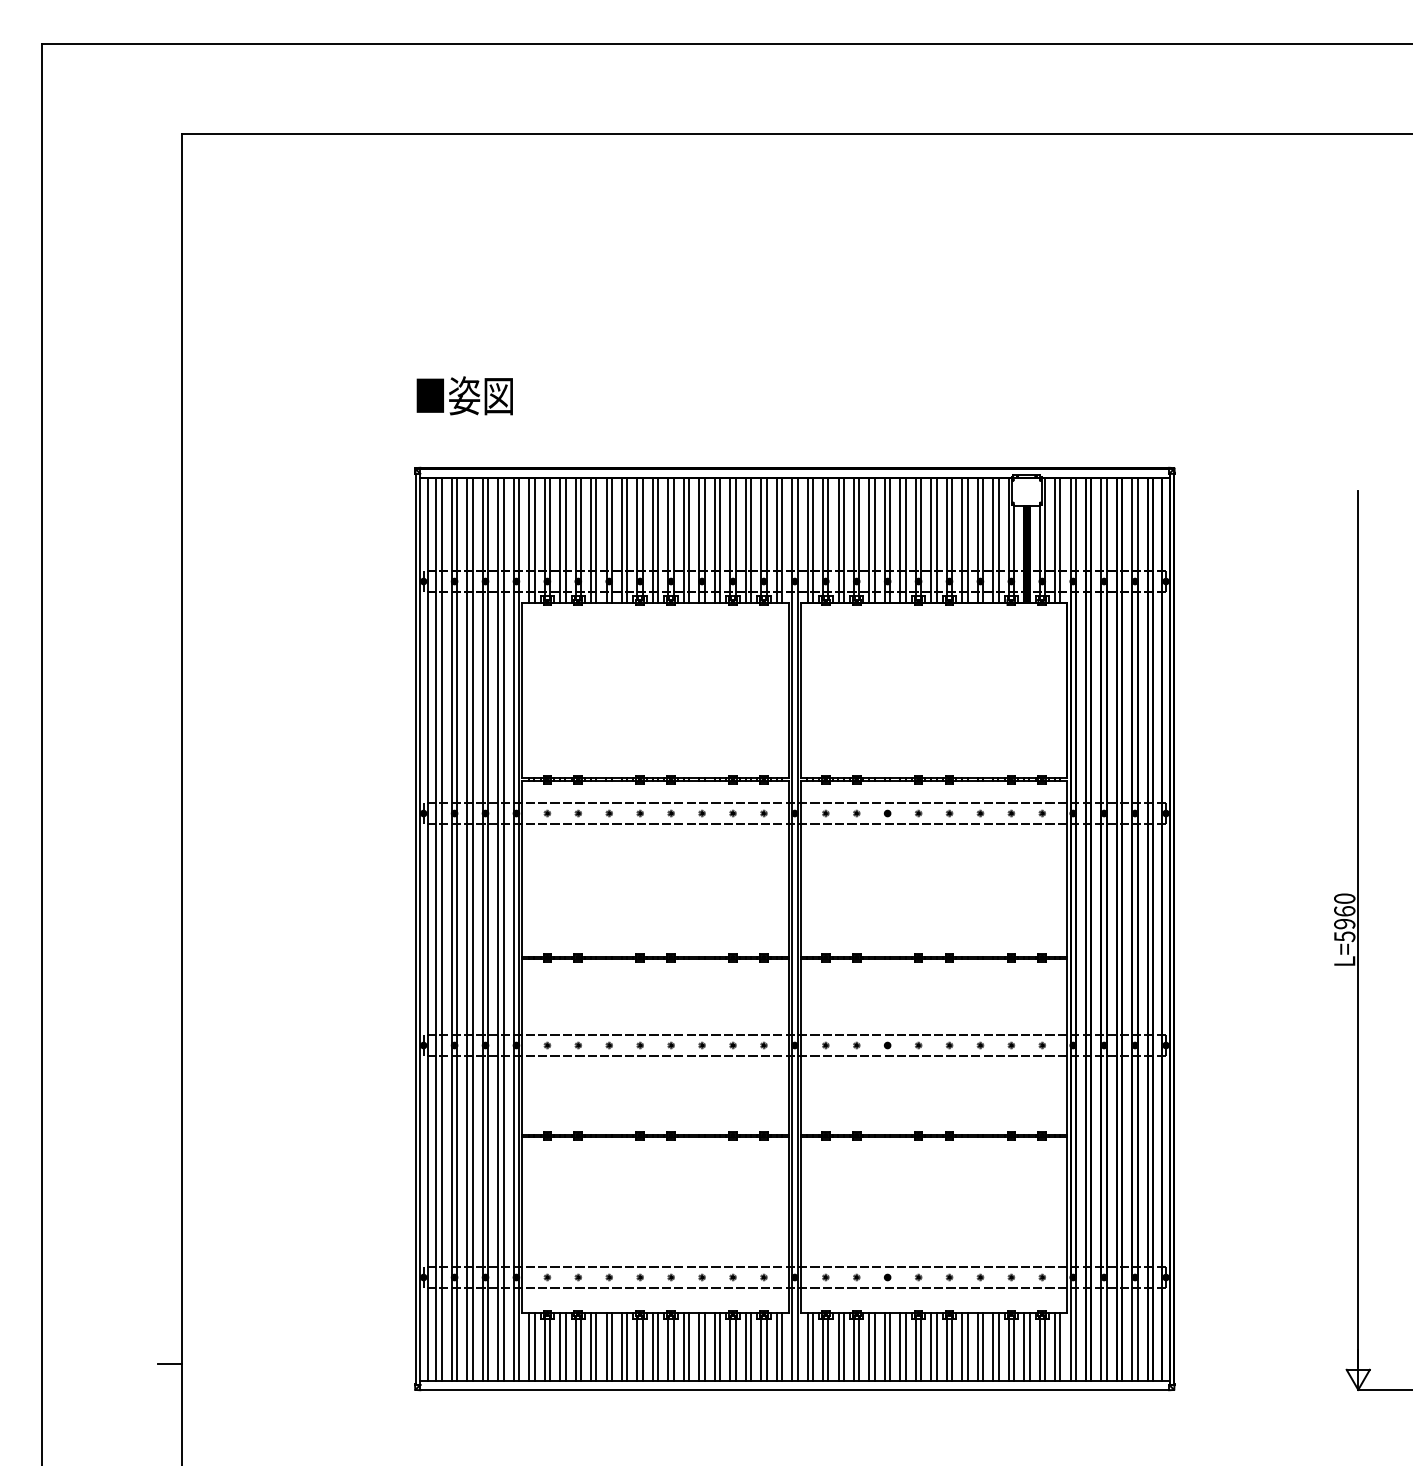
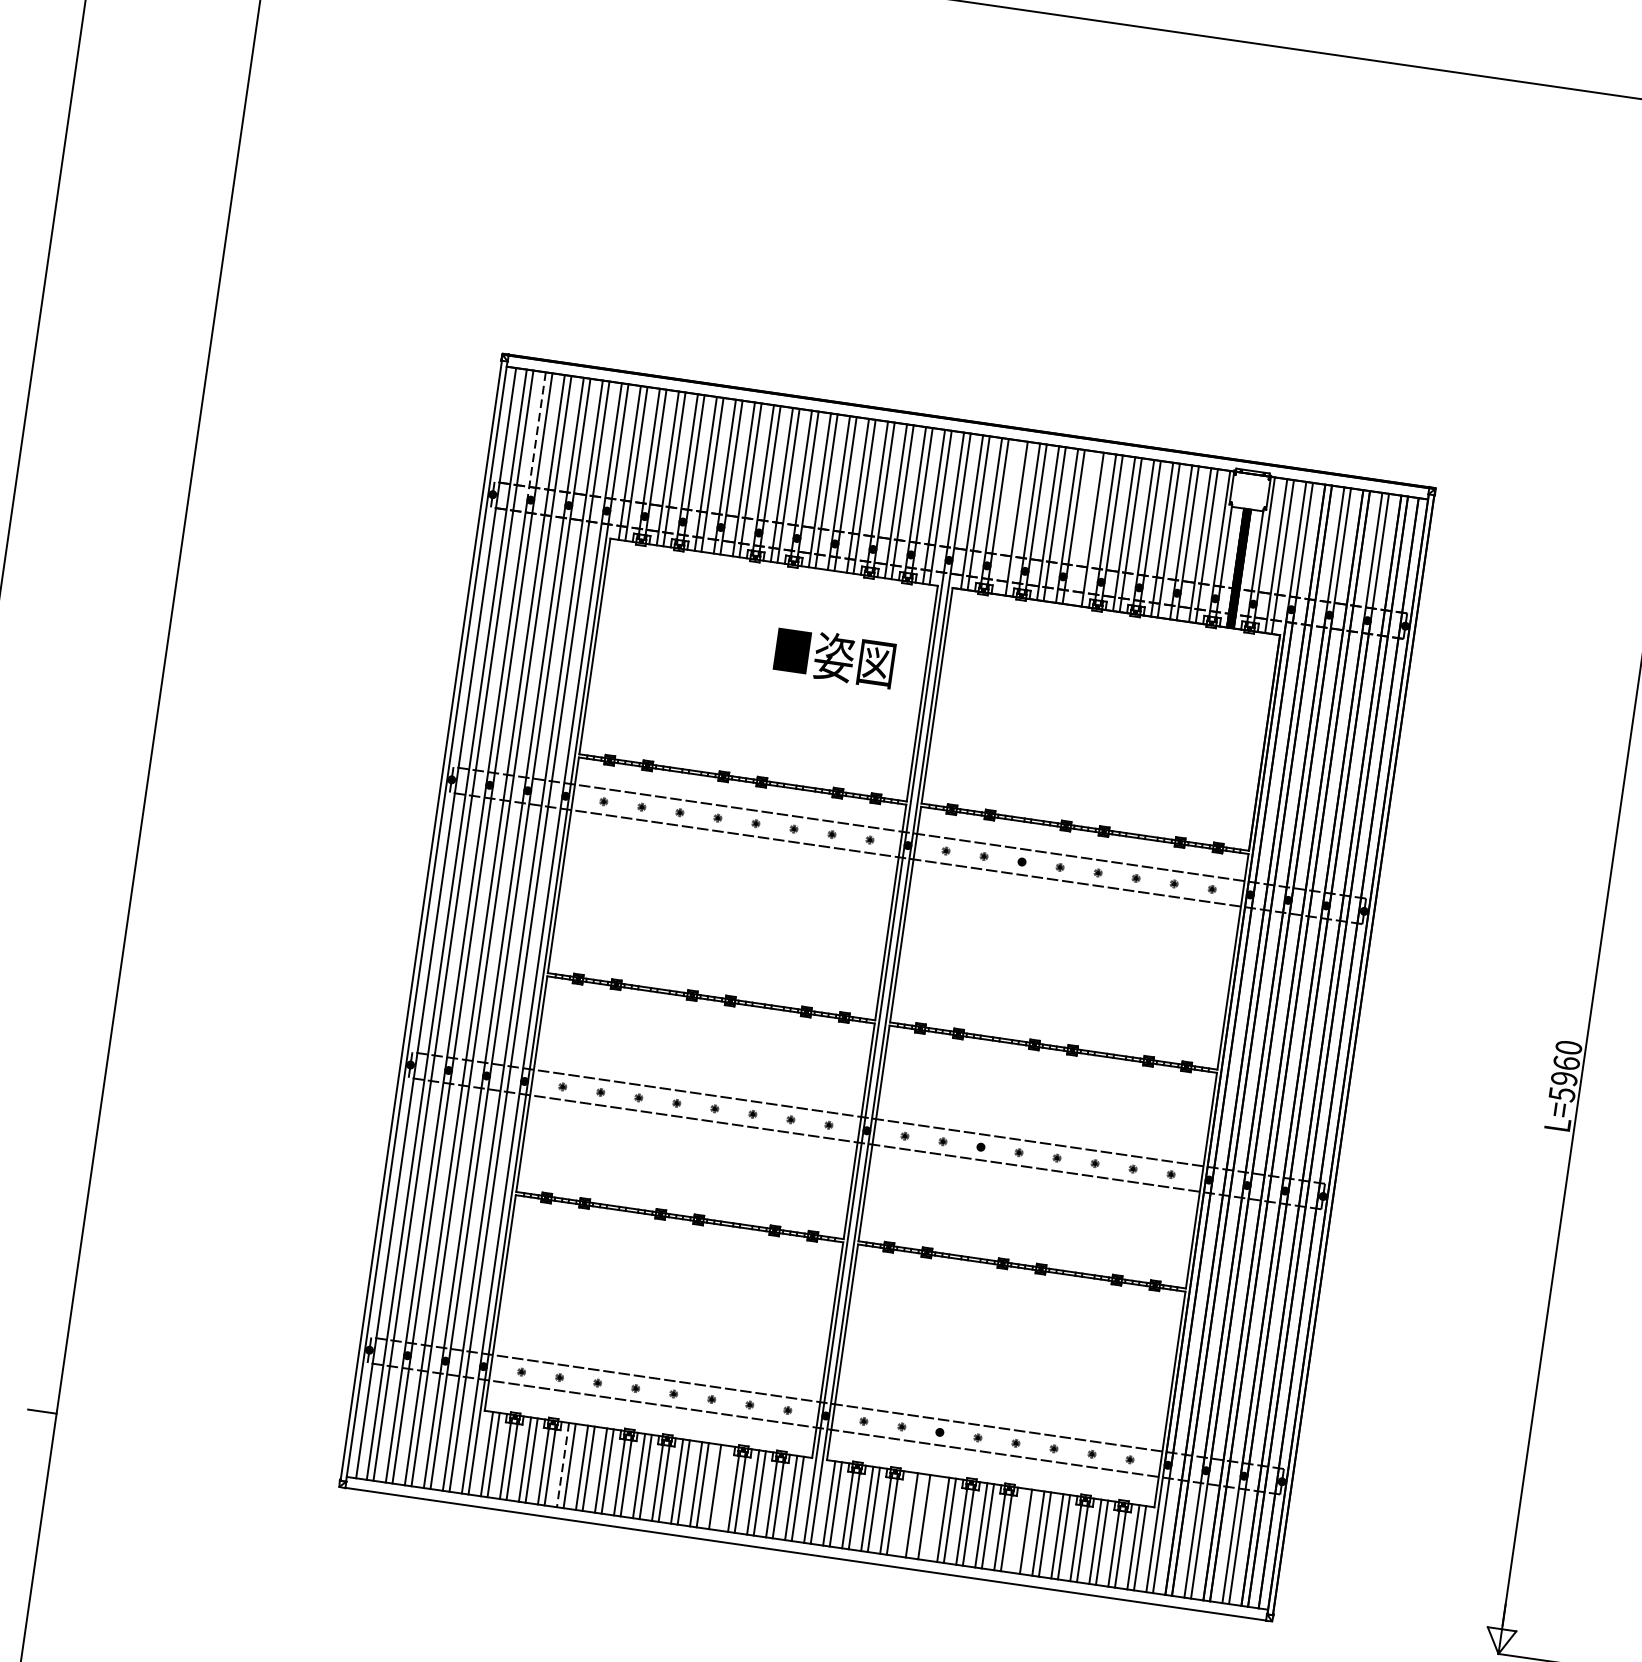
text: (464, 395) -> (834, 656), moved
line: (451, 529) -> (536, 435), solid -> dashed
line: (838, 540) -> (1010, 517), removed
line: (900, 540) -> (1086, 528), removed
line: (720, 1346) -> (722, 1487), removed
line: (869, 1346) -> (905, 1514), removed
line: (890, 1346) -> (931, 1517), removed
line: (962, 1346) -> (1019, 1530), removed
line: (591, 1347) -> (563, 1465), solid -> dashed

